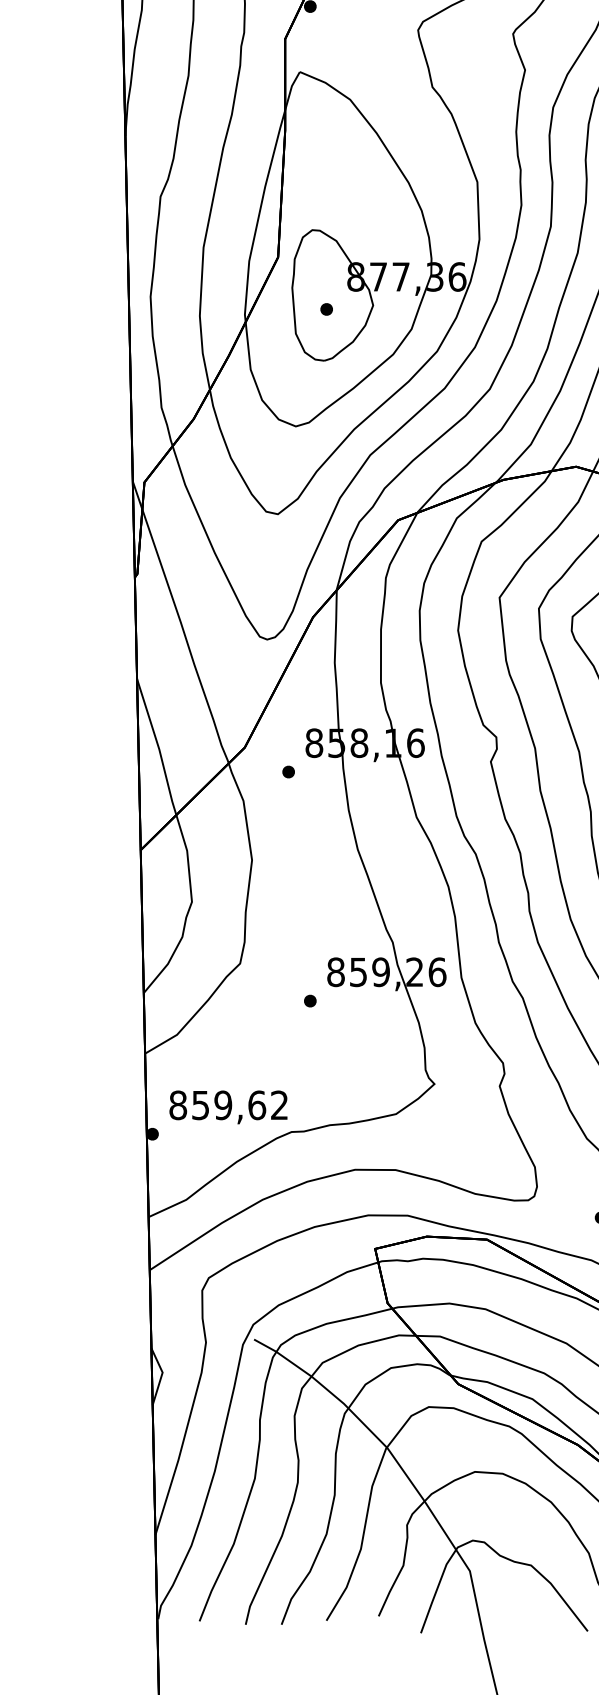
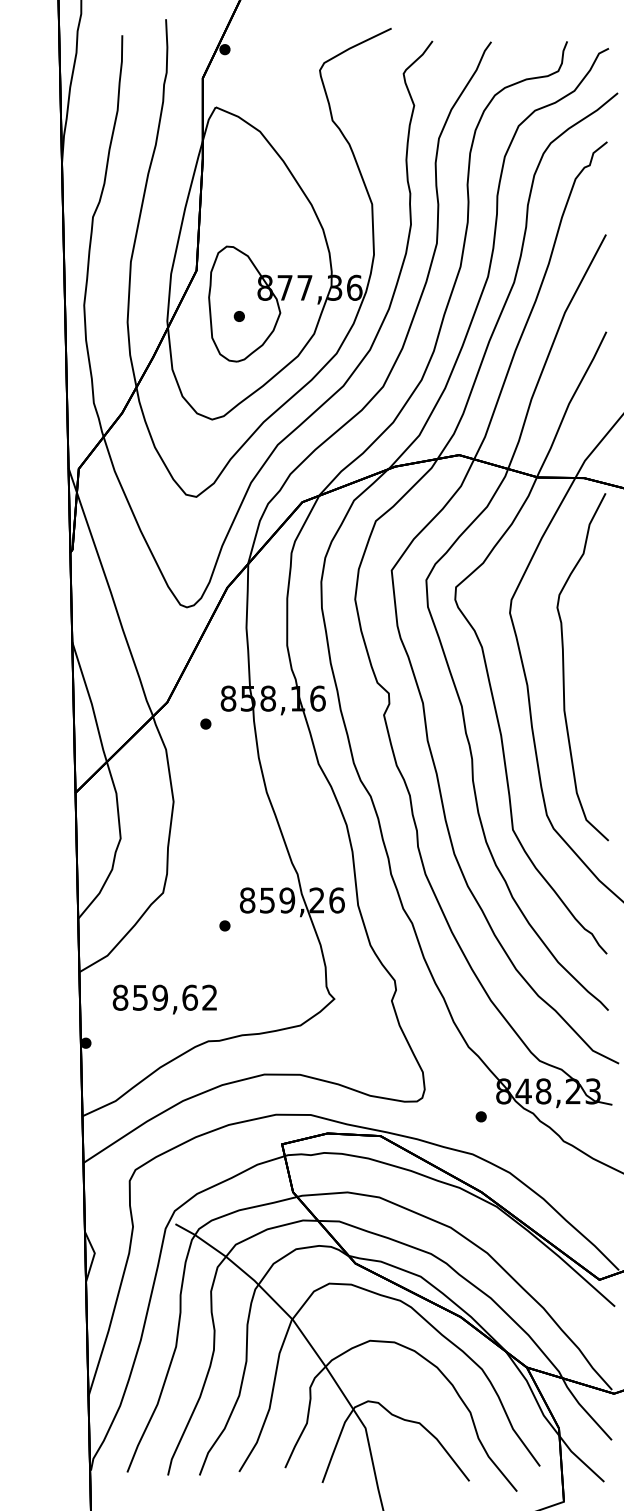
text: (228, 1107) -> (164, 999), moved

